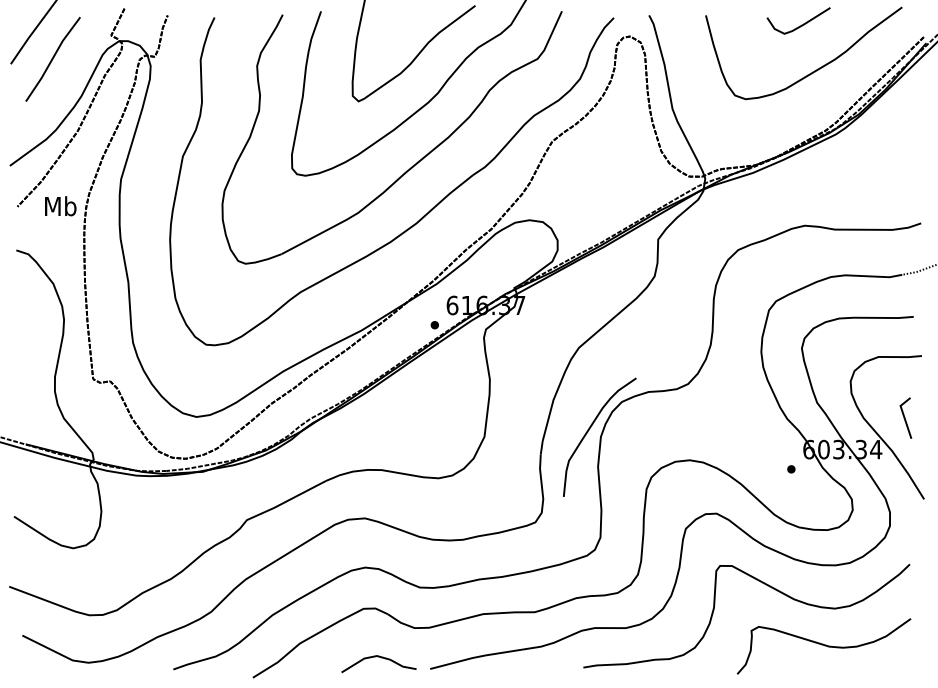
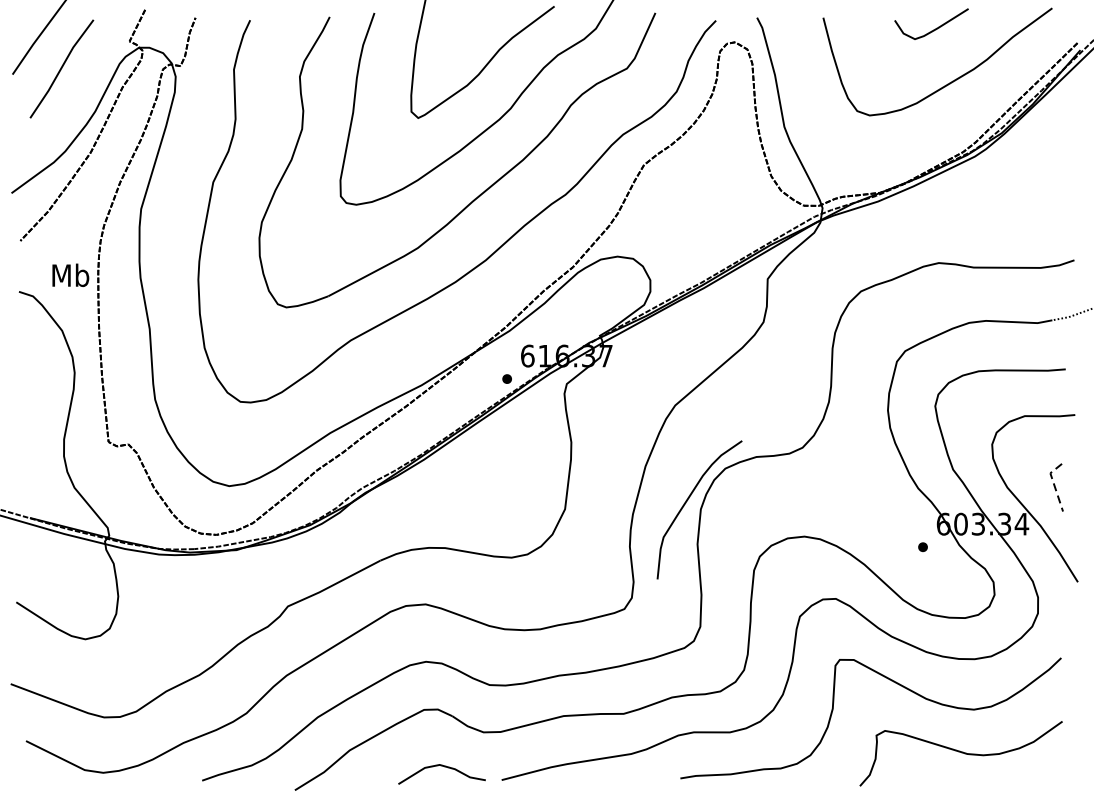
text: (60, 206) -> (70, 275), moved
line: (903, 416) -> (1053, 485), solid -> dashed

